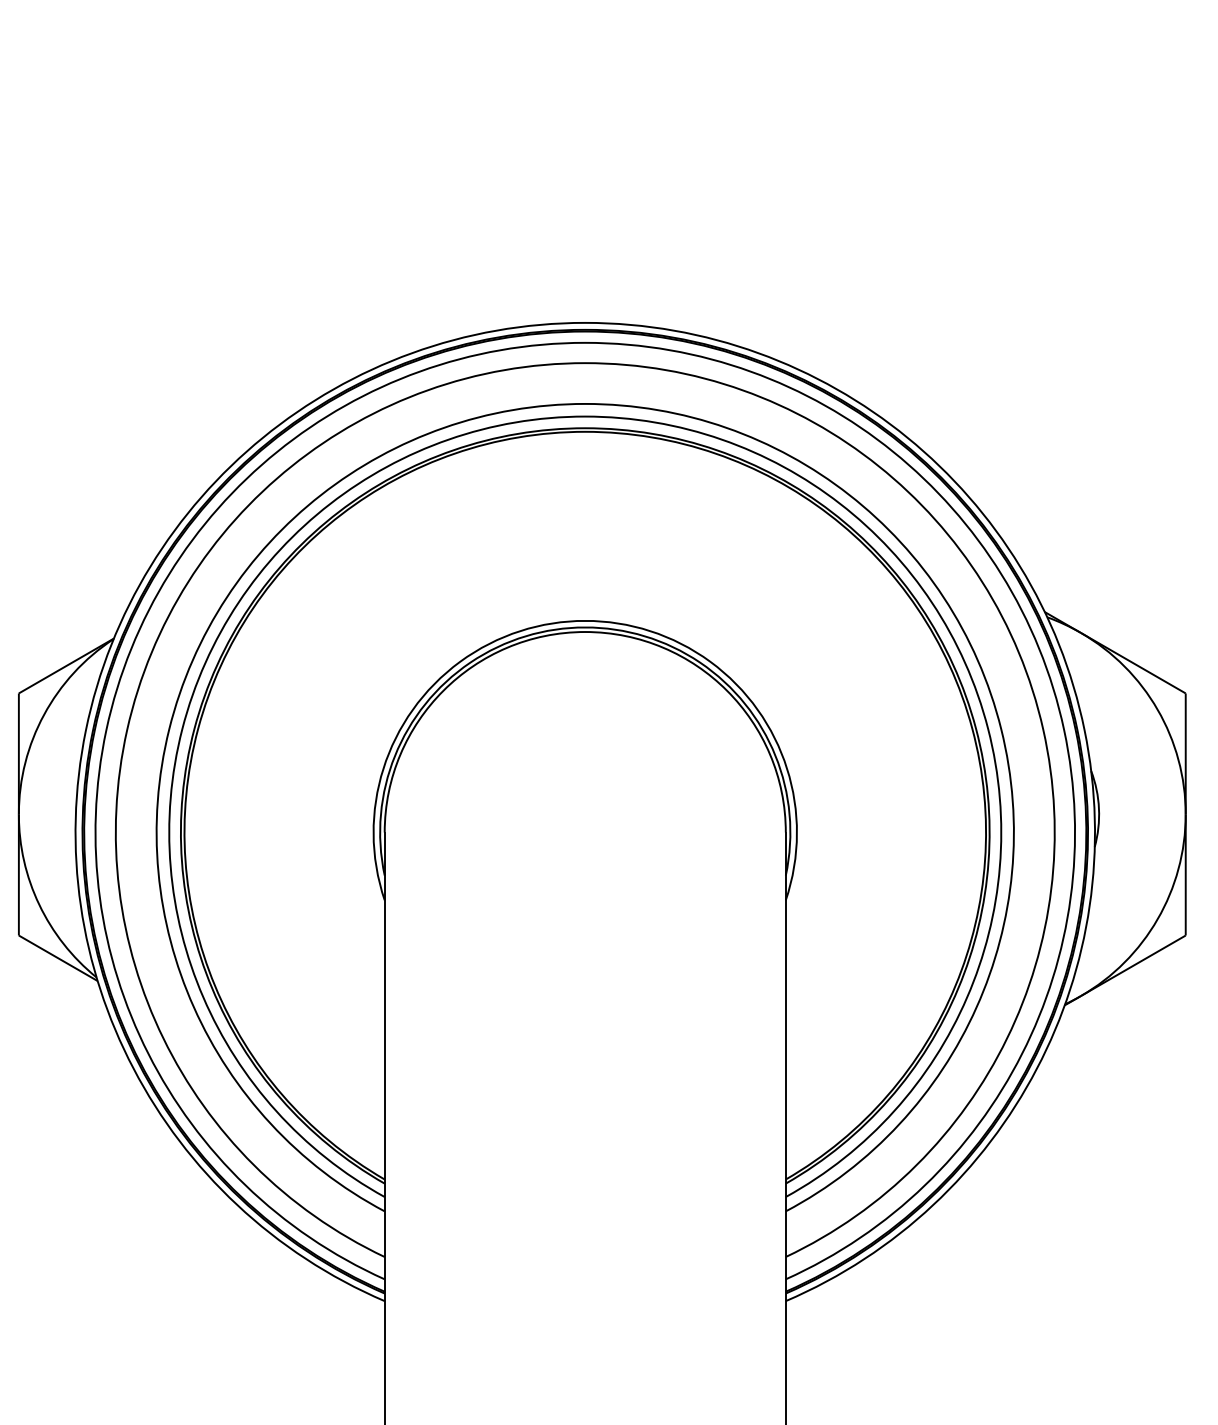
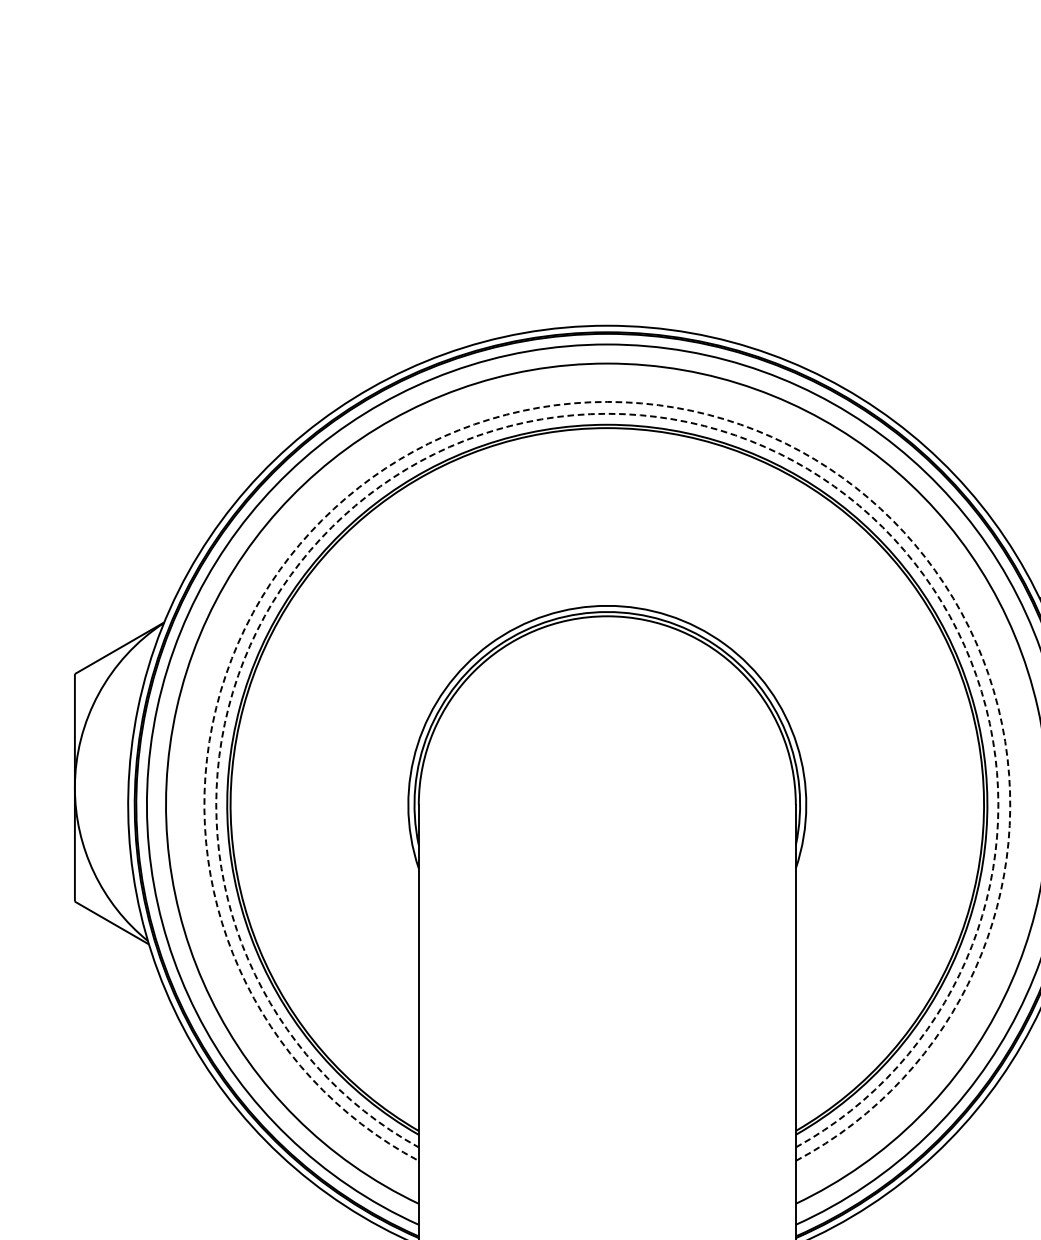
arc: (585, 403) -> (607, 401), solid -> dashed
arc: (585, 416) -> (607, 413), solid -> dashed

